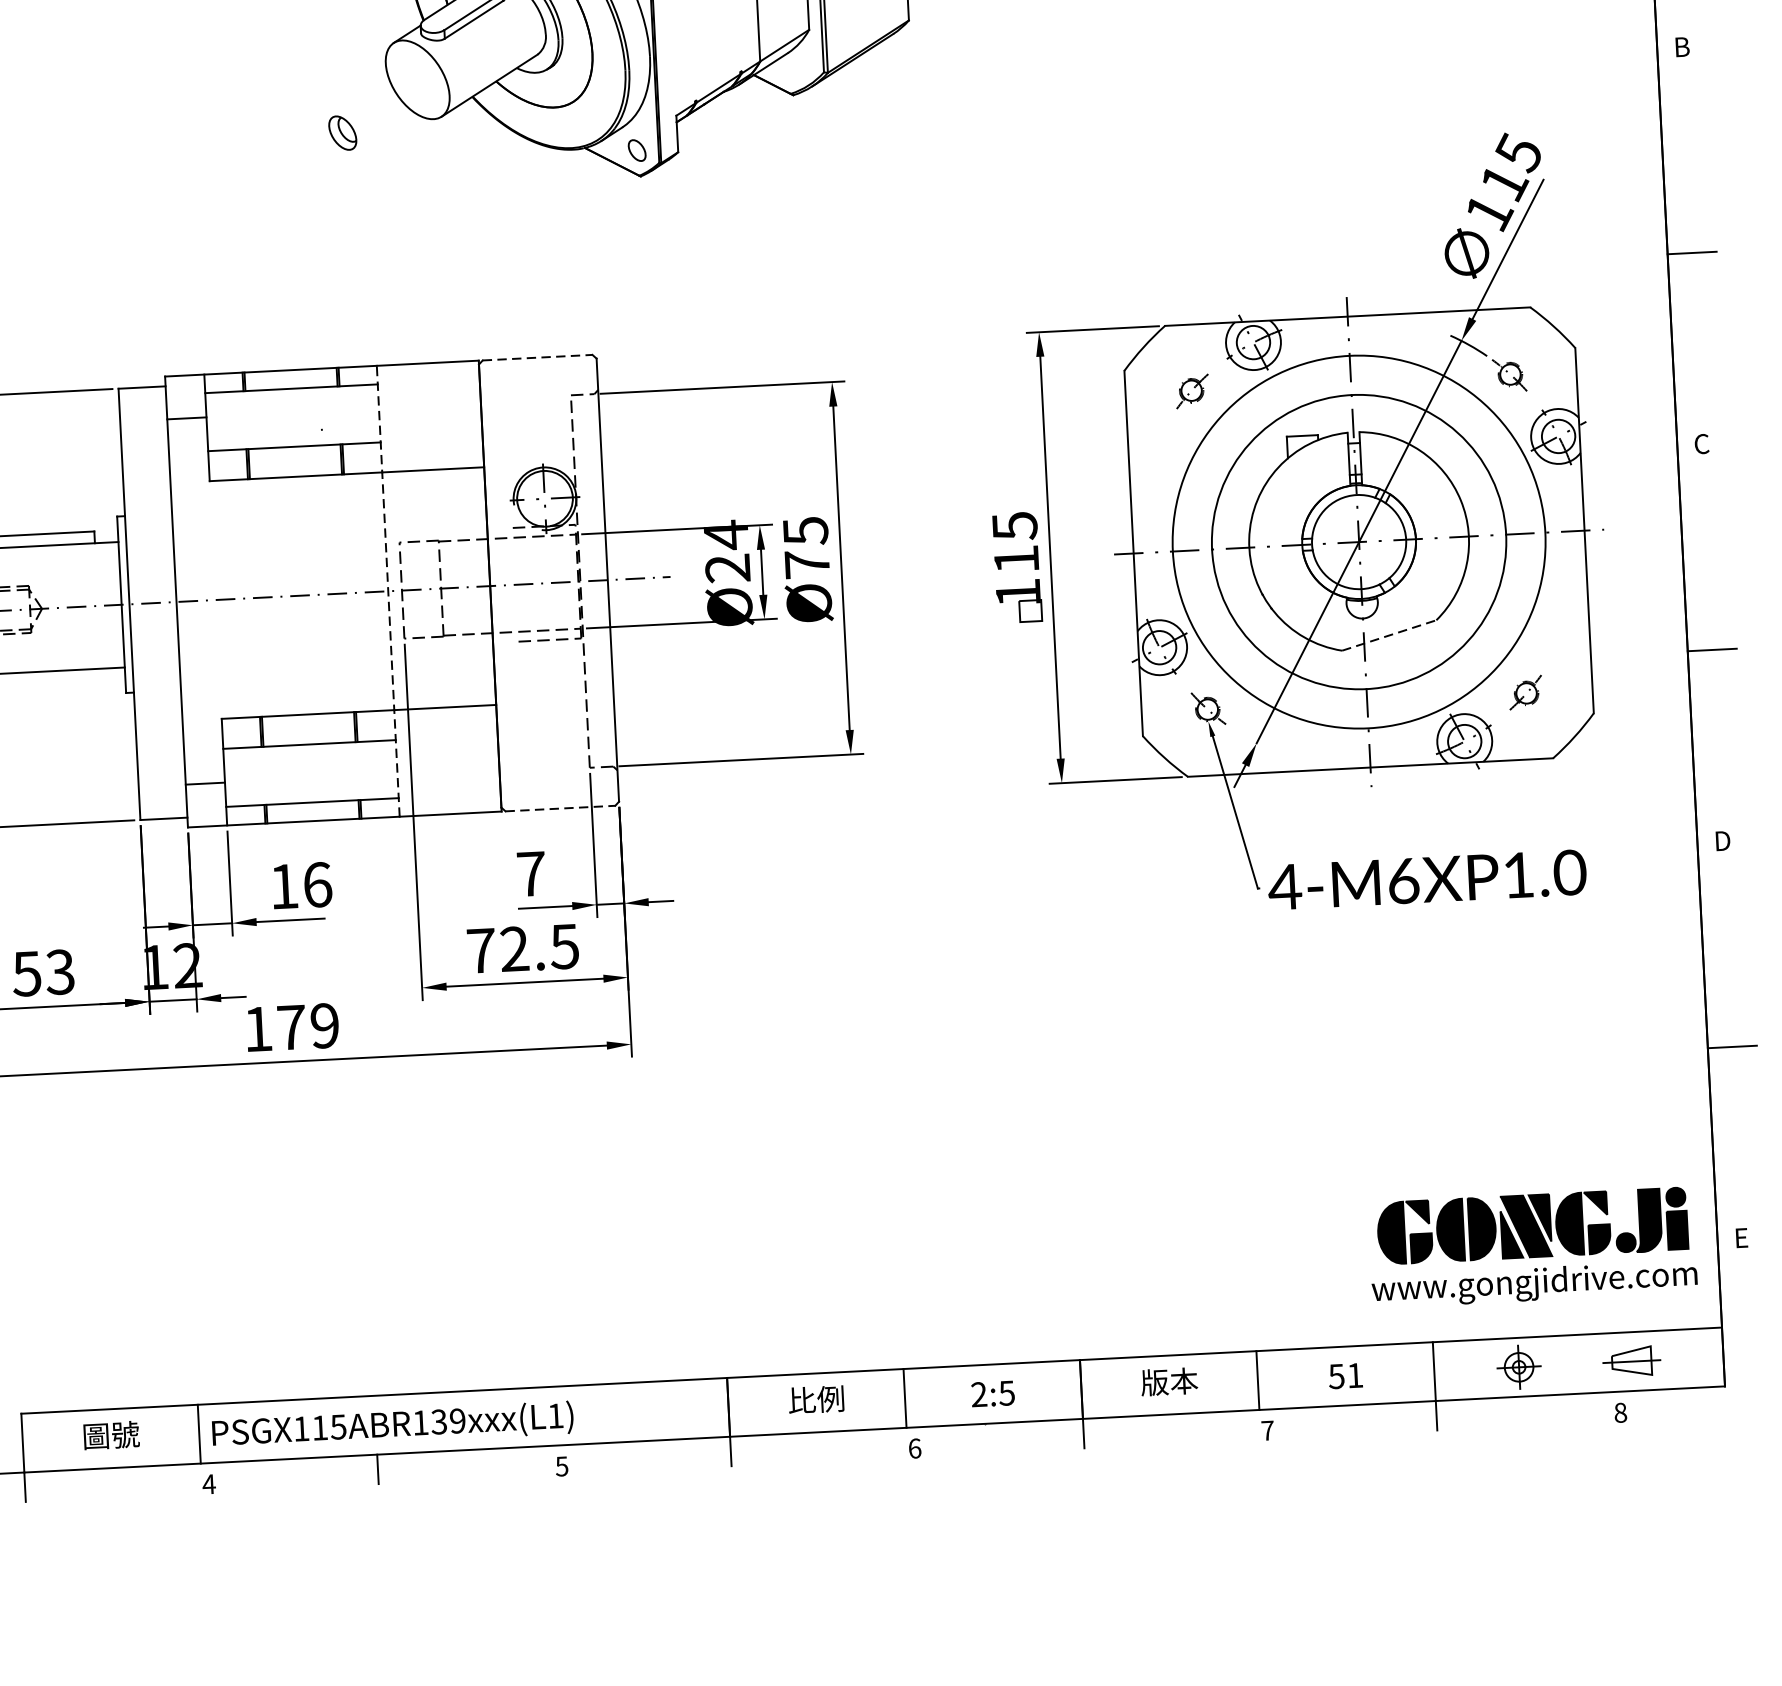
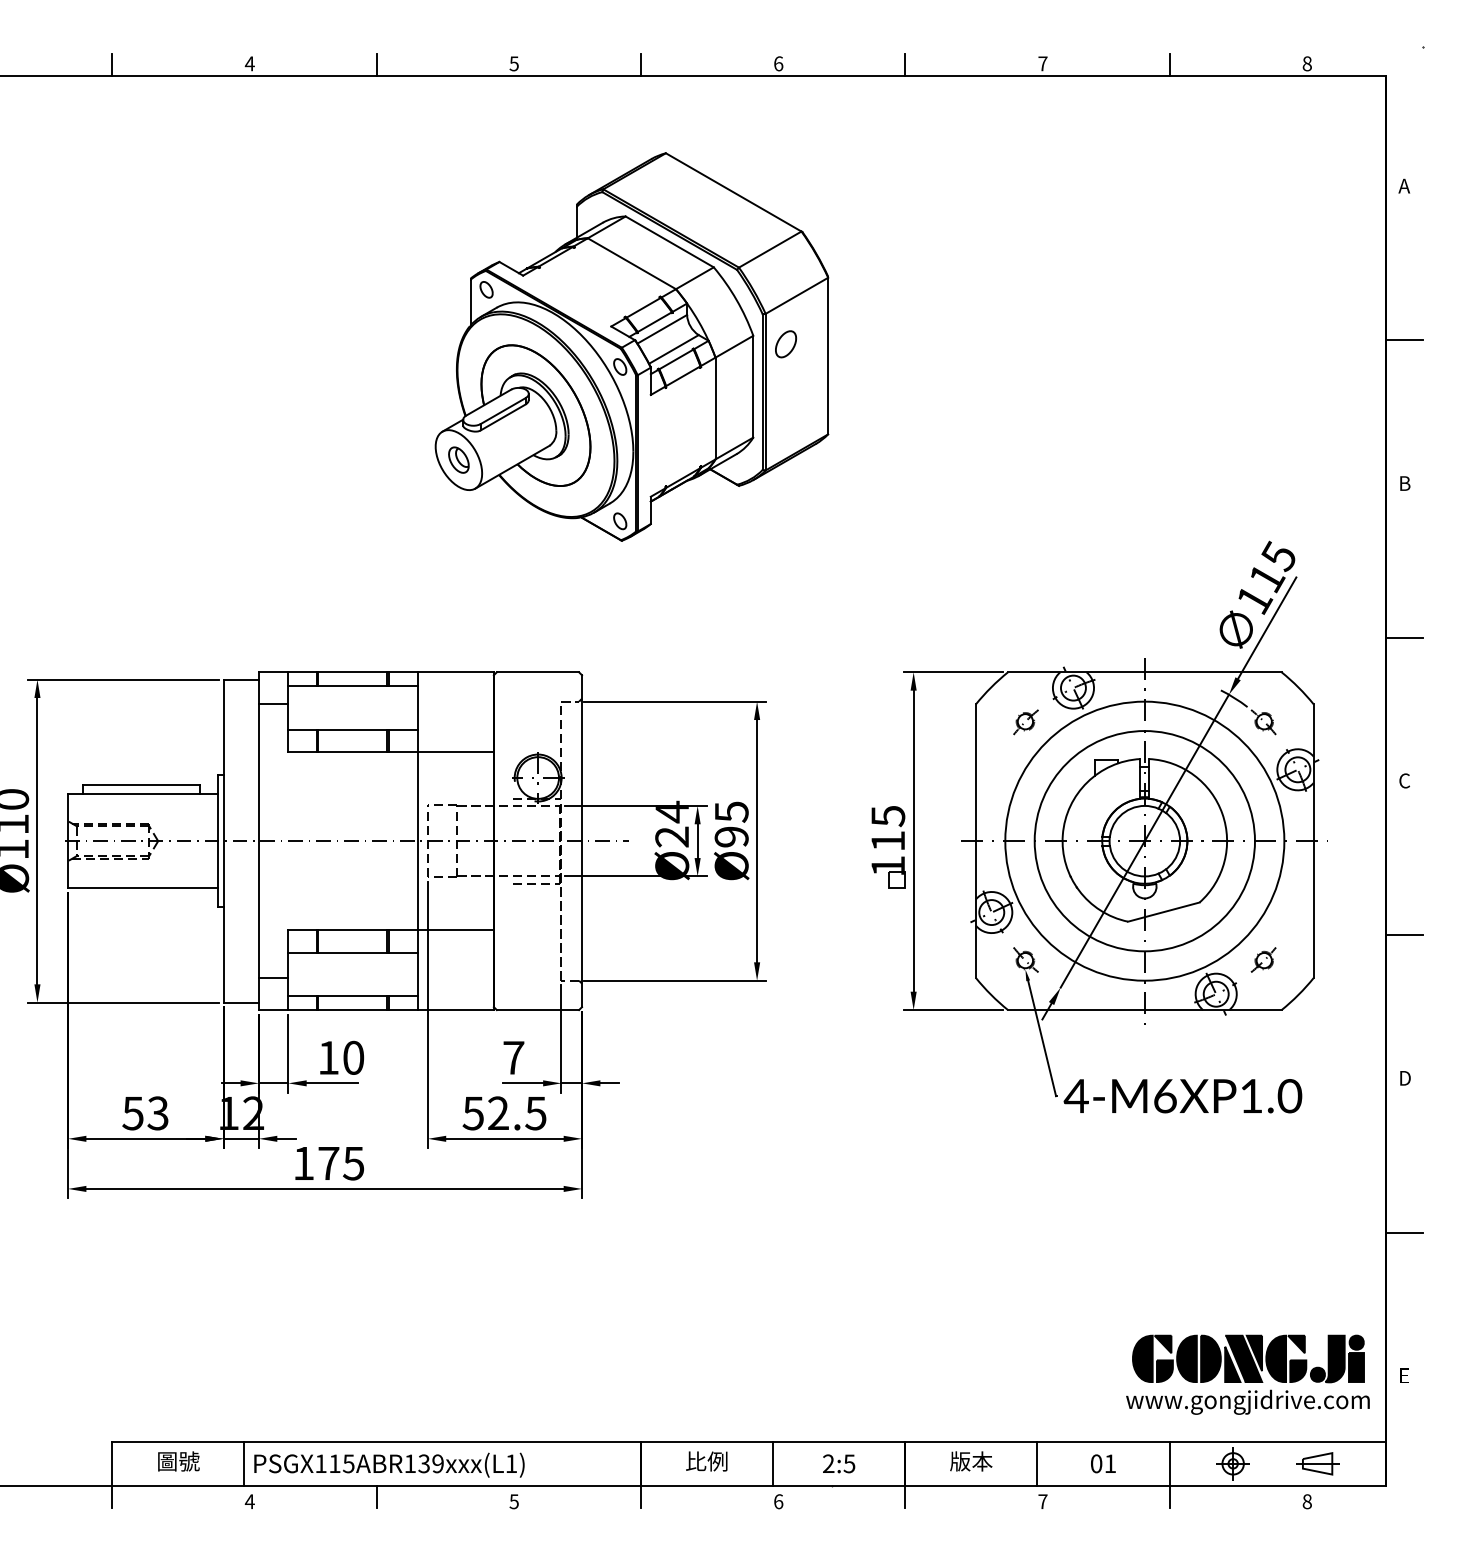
part: (342, 132) -> (458, 459), moved
line: (538, 357) -> (538, 672), dashed -> solid
text: (807, 563) -> (731, 836), Ø75 -> Ø95
line: (388, 591) -> (417, 841), dashed -> solid
line: (1390, 634) -> (1164, 911), dashed -> solid
line: (561, 809) -> (538, 1010), dashed -> solid
text: (317, 884) -> (353, 1057), 16 -> 10
text: (480, 951) -> (472, 1113), 72.5 -> 52.5
text: (324, 1025) -> (353, 1163), 179 -> 175
text: (1336, 1376) -> (1096, 1463), 51 -> 01

